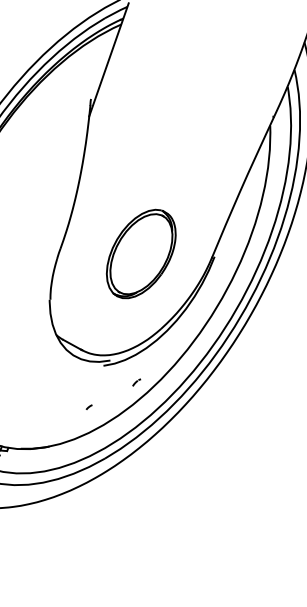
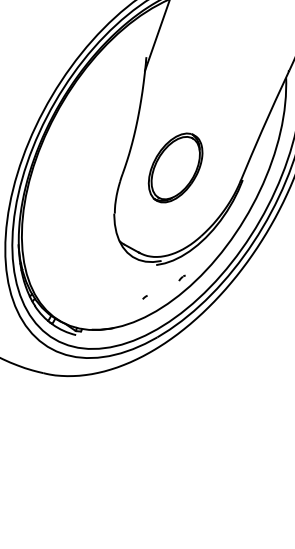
part: (141, 253) -> (175, 167), moved

